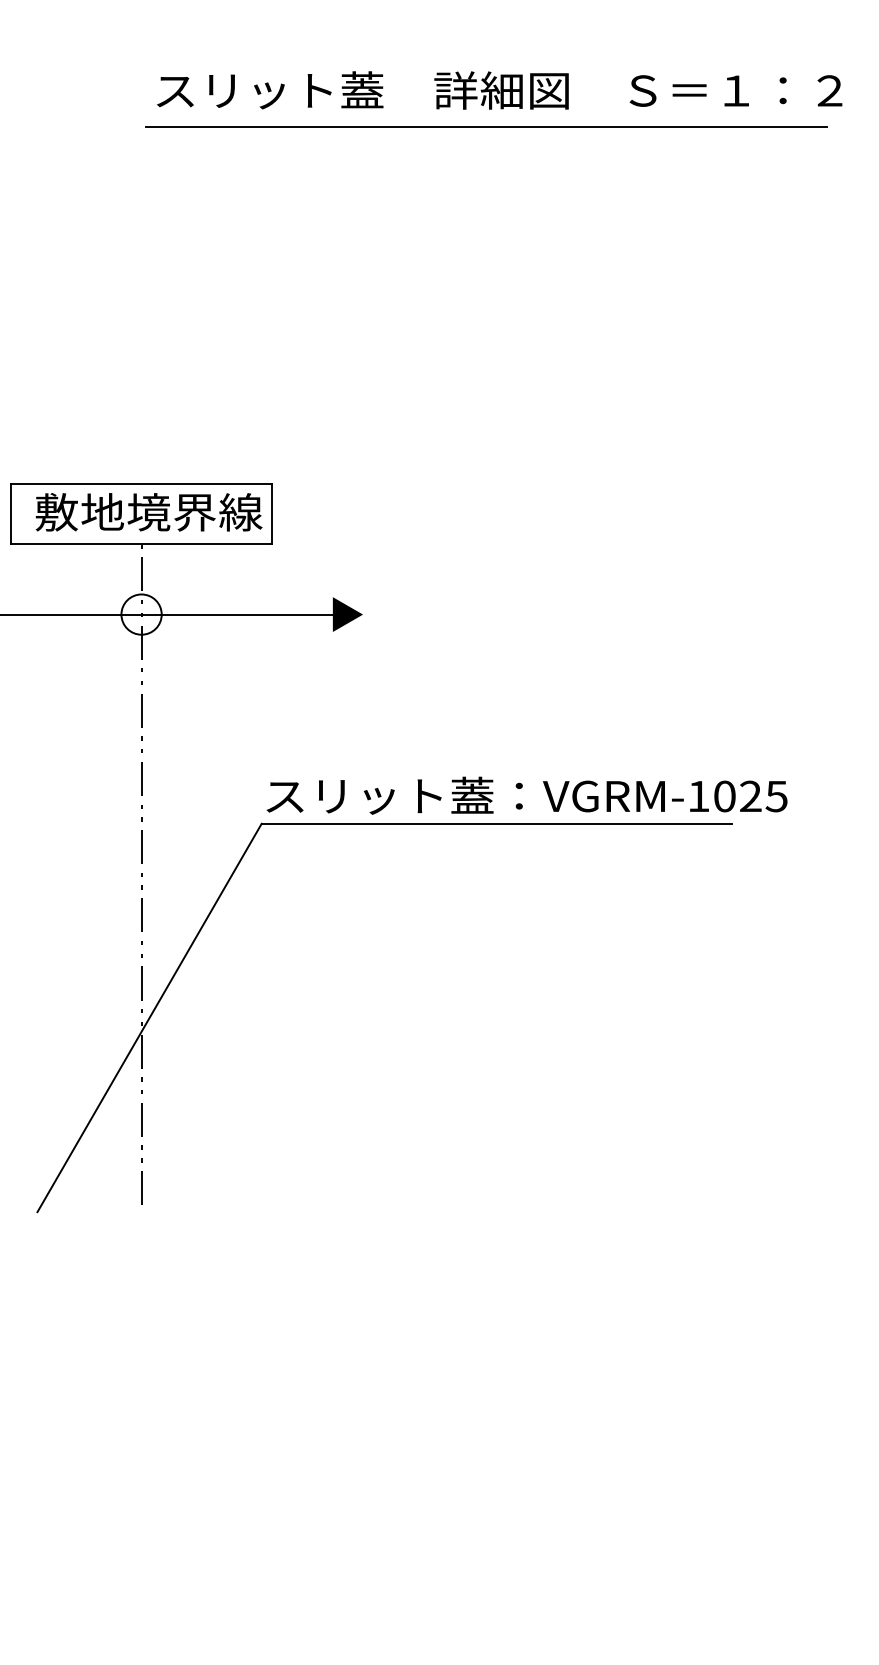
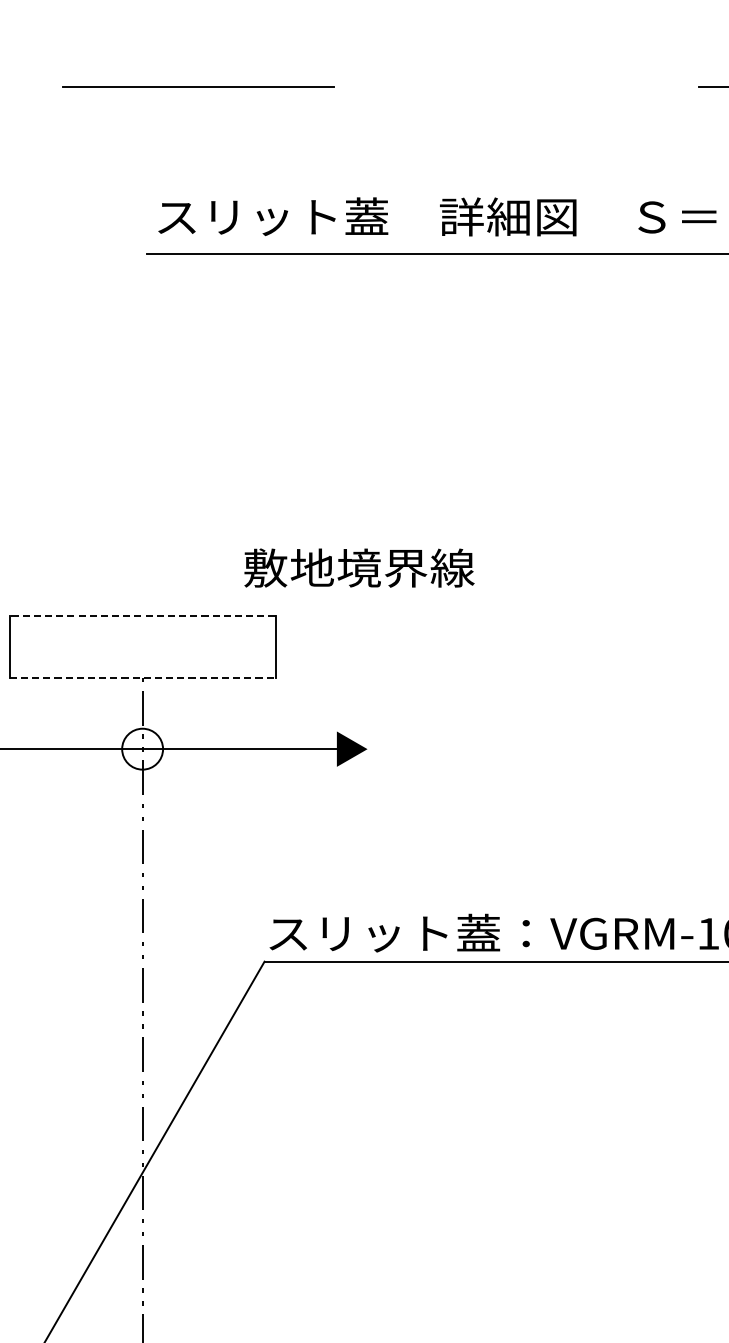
line: (141, 483) -> (142, 616), solid -> dashed
text: (148, 512) -> (358, 568), moved
line: (141, 544) -> (142, 677), solid -> dashed

